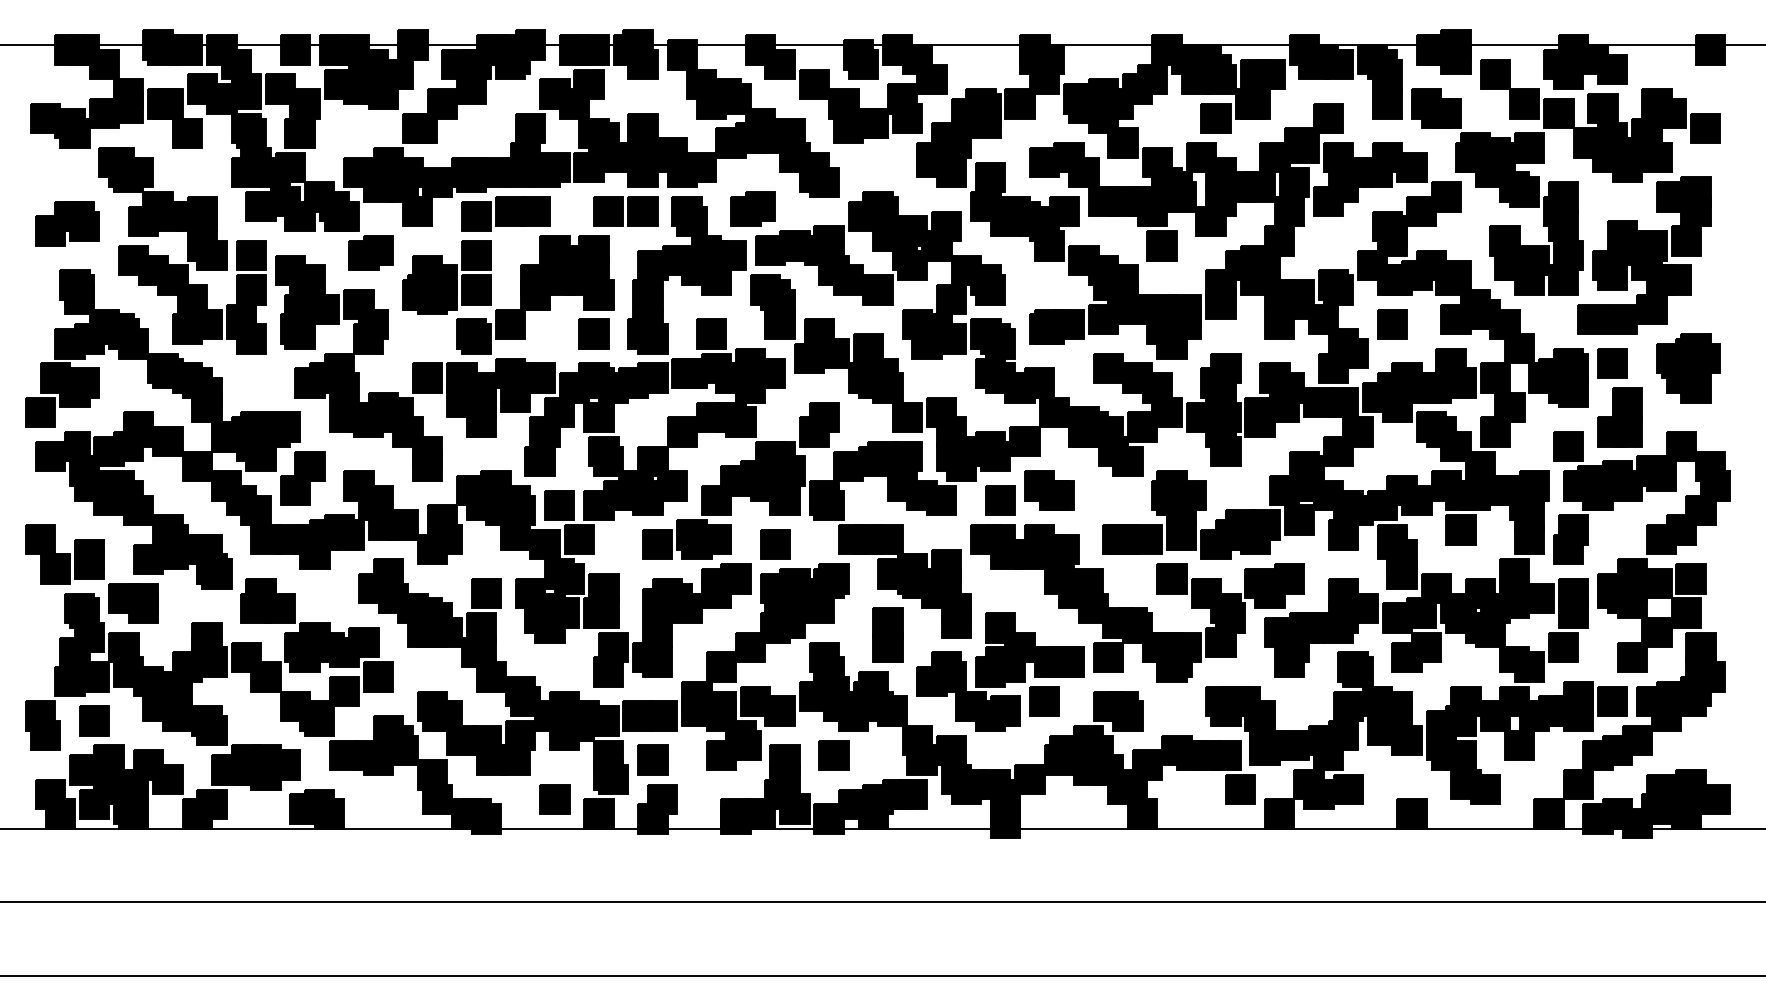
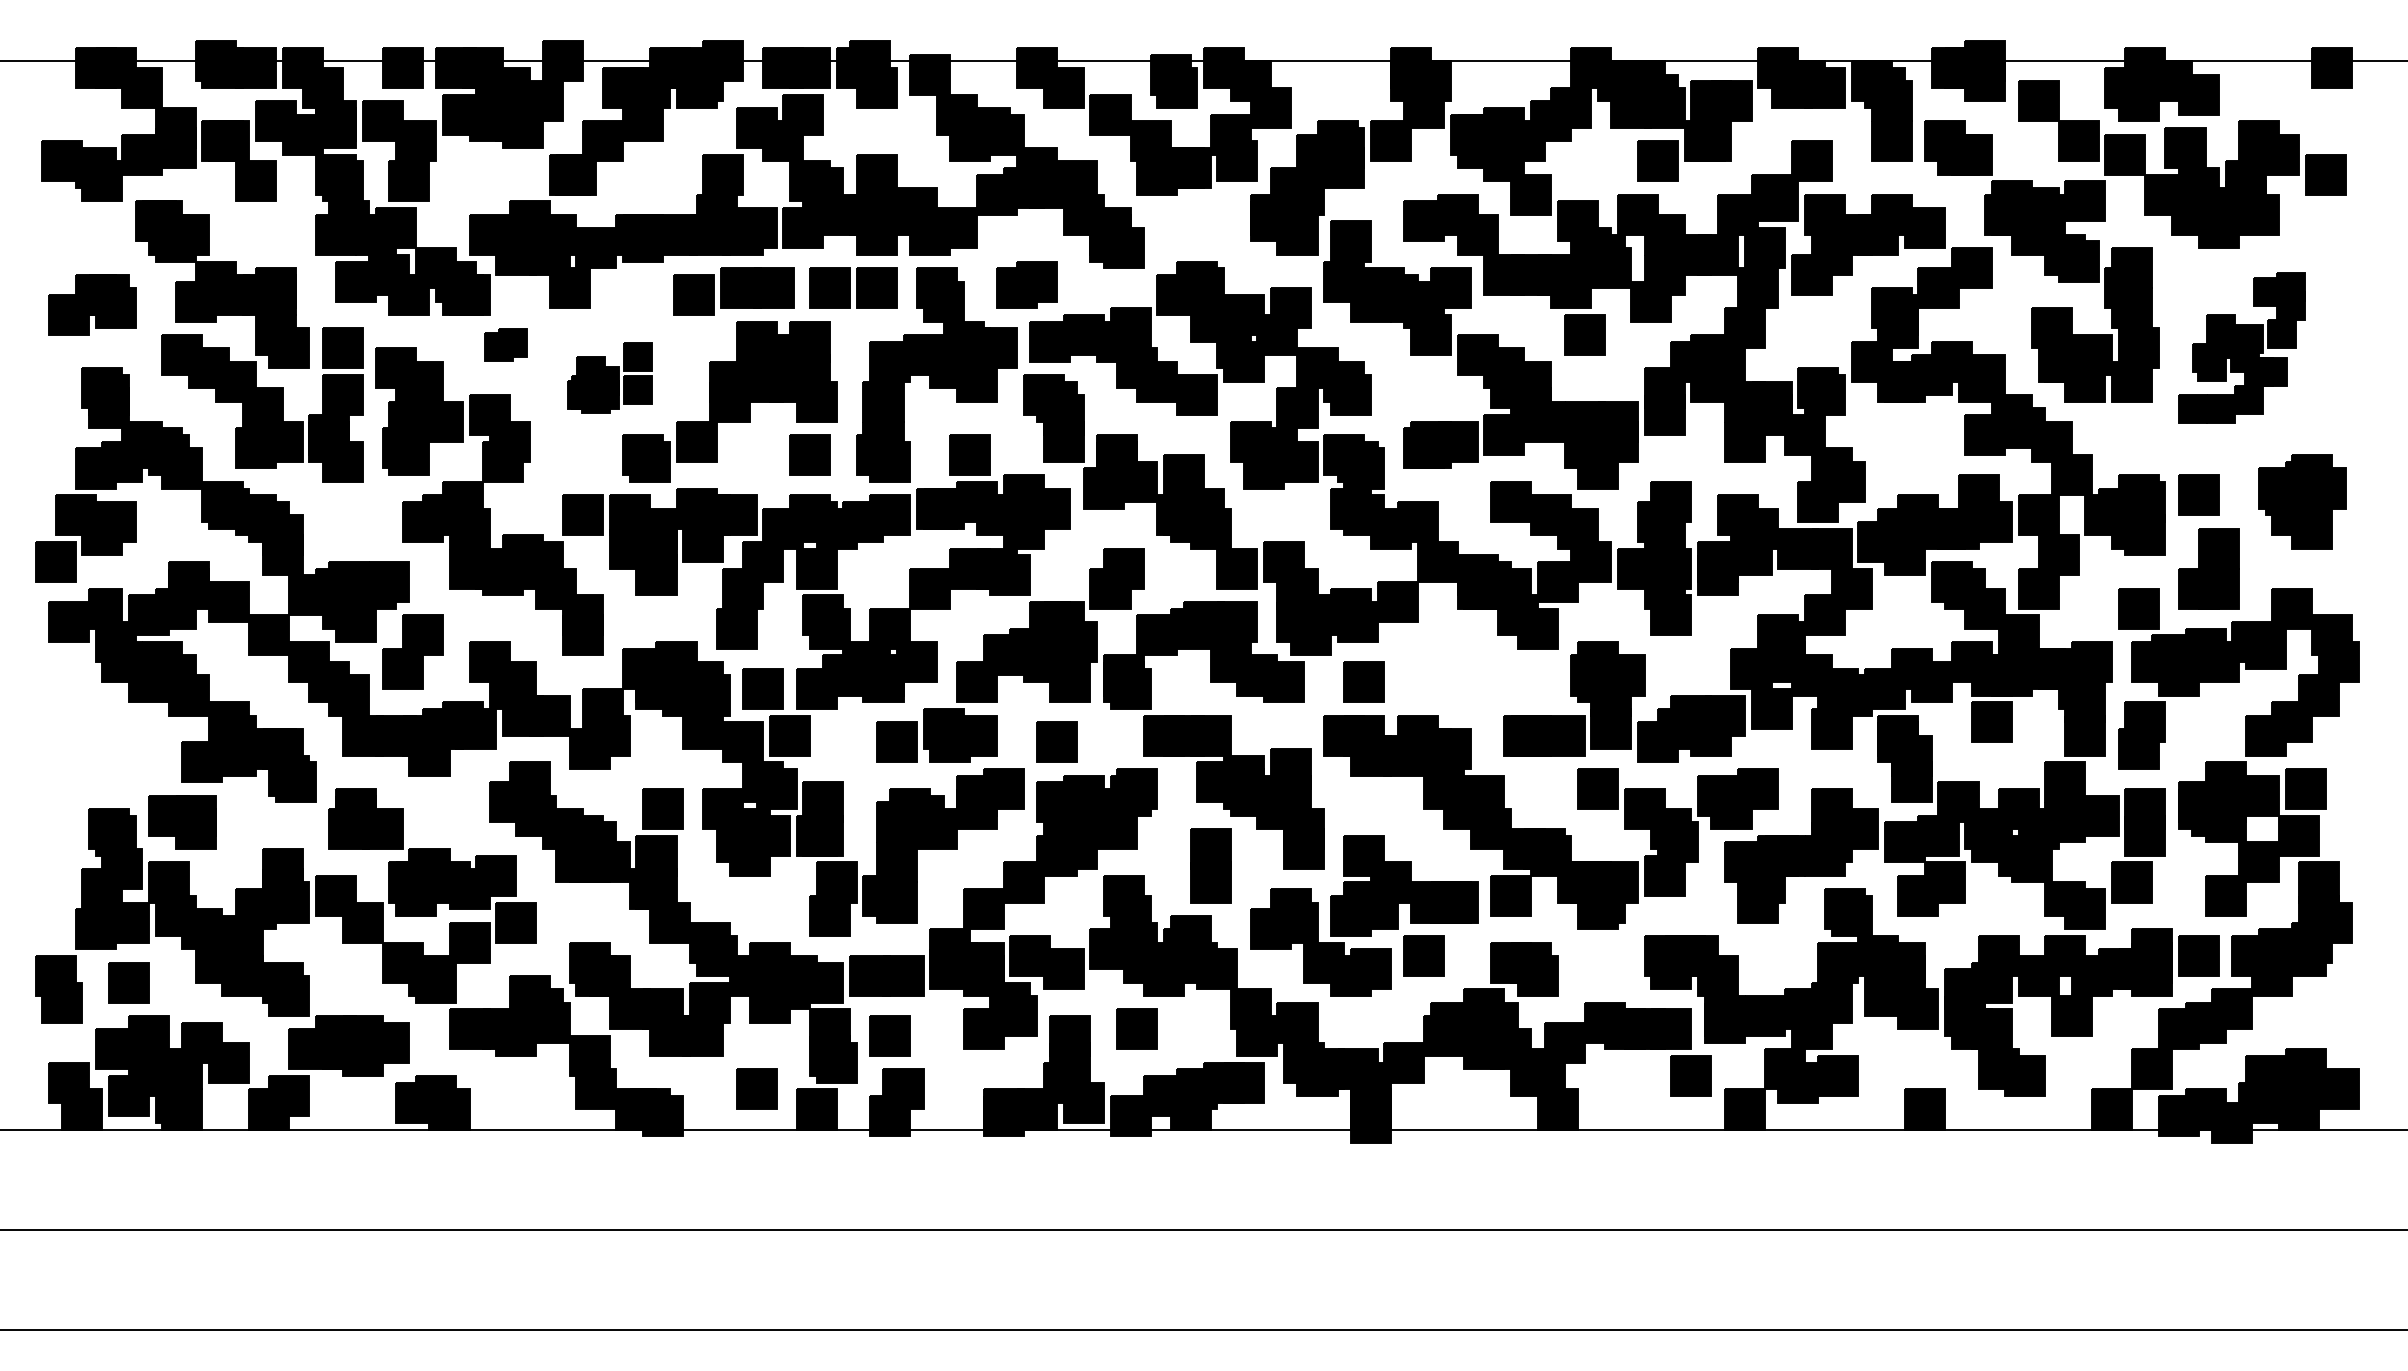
part: (505, 214) -> (733, 291), moved
part: (370, 252) -> (505, 344), size x0.7
part: (1644, 255) -> (2241, 347), size x0.7
part: (446, 277) -> (609, 377), size x0.7
part: (1391, 324) -> (1897, 441), removed
part: (1049, 490) -> (1430, 668), removed
part: (64, 554) -> (88, 755), removed

